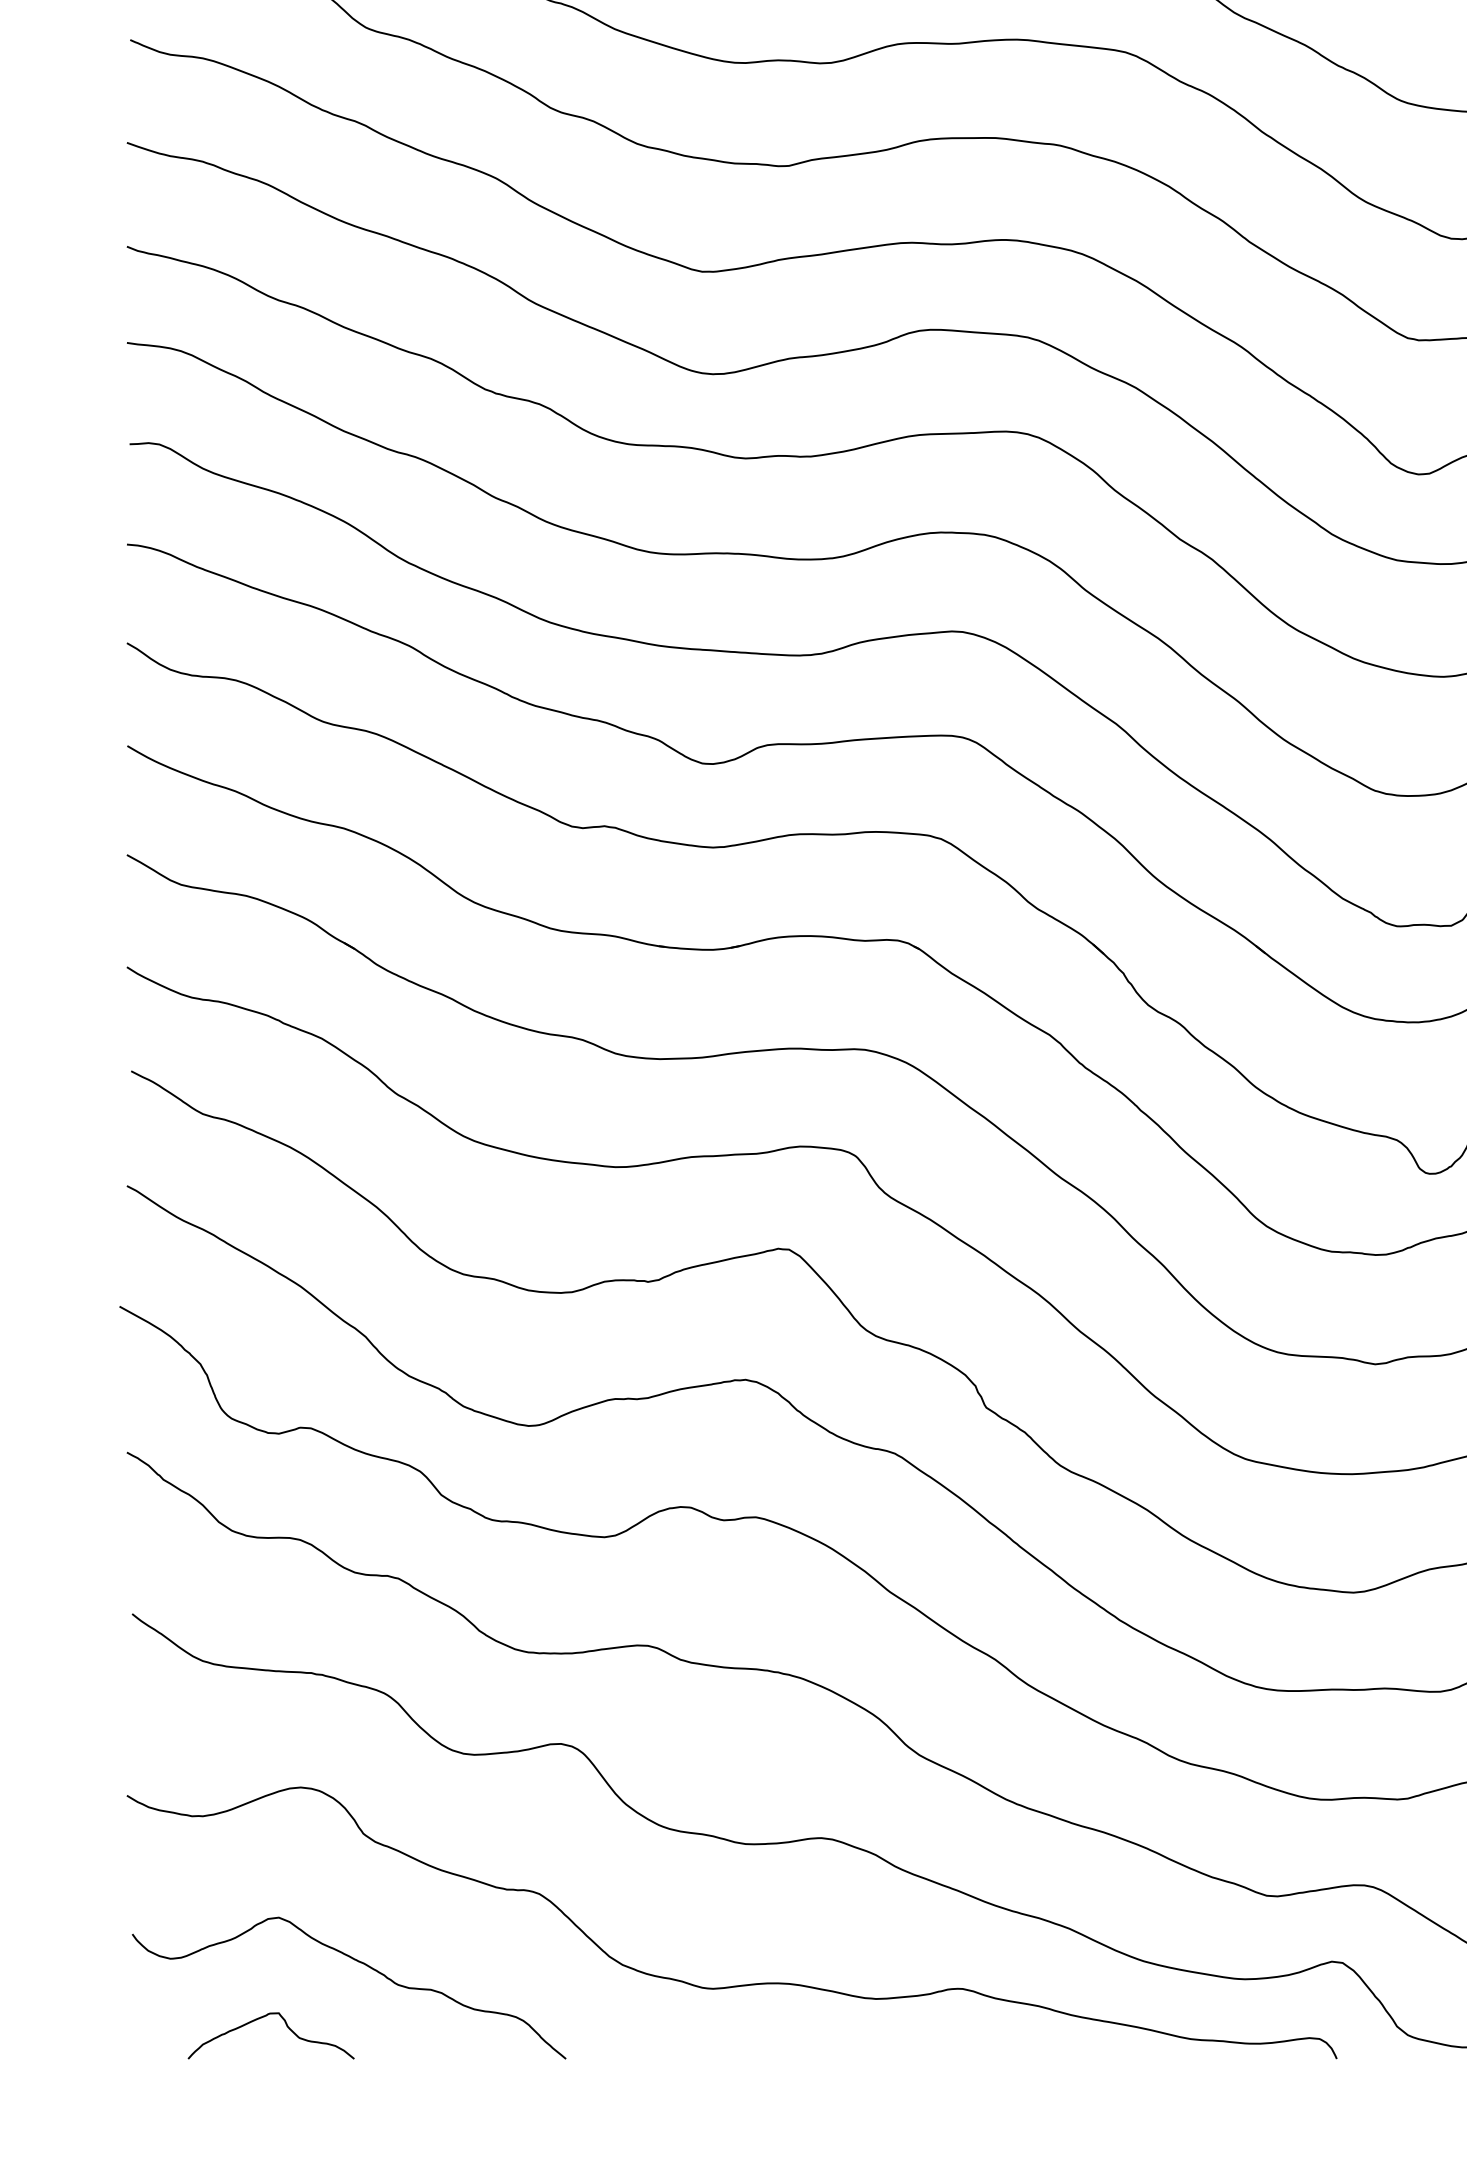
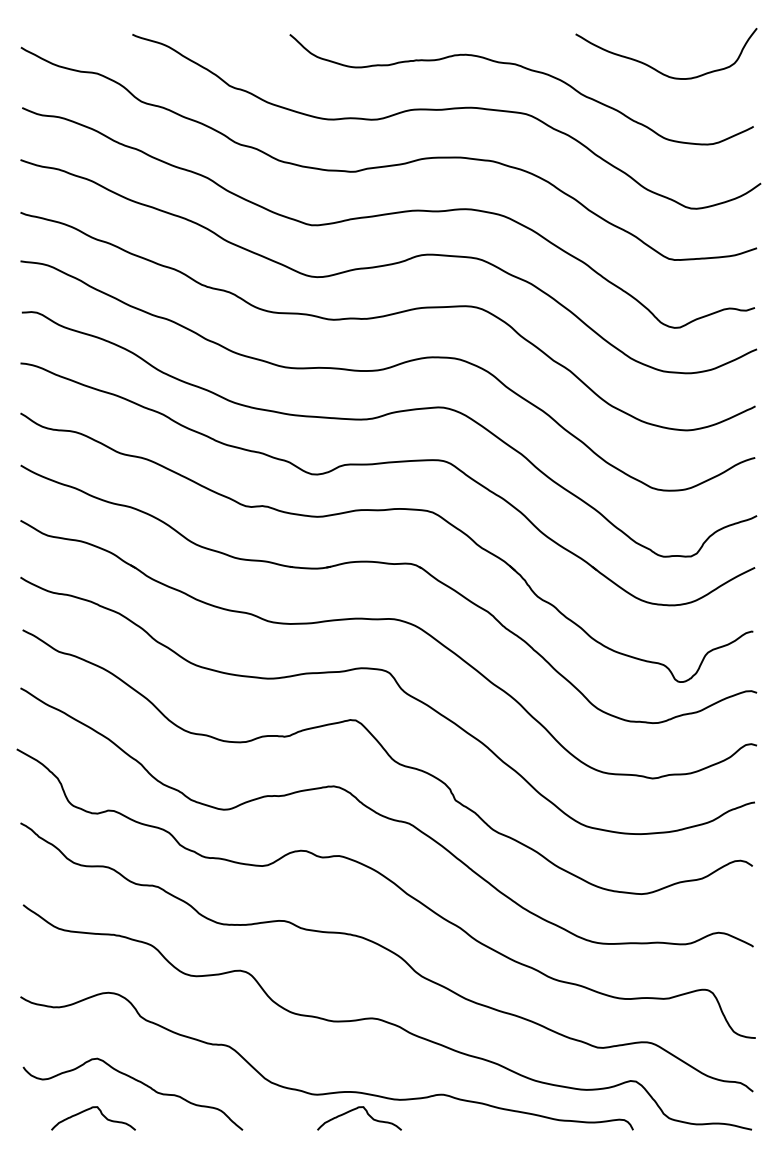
curve: (810, 2025) -> (366, 1113), added

